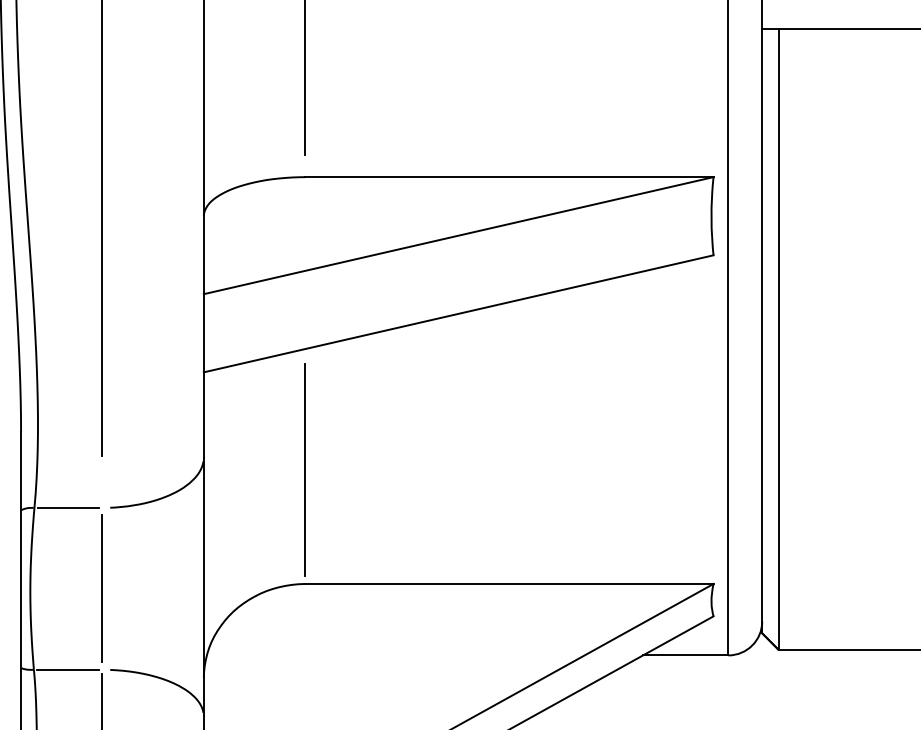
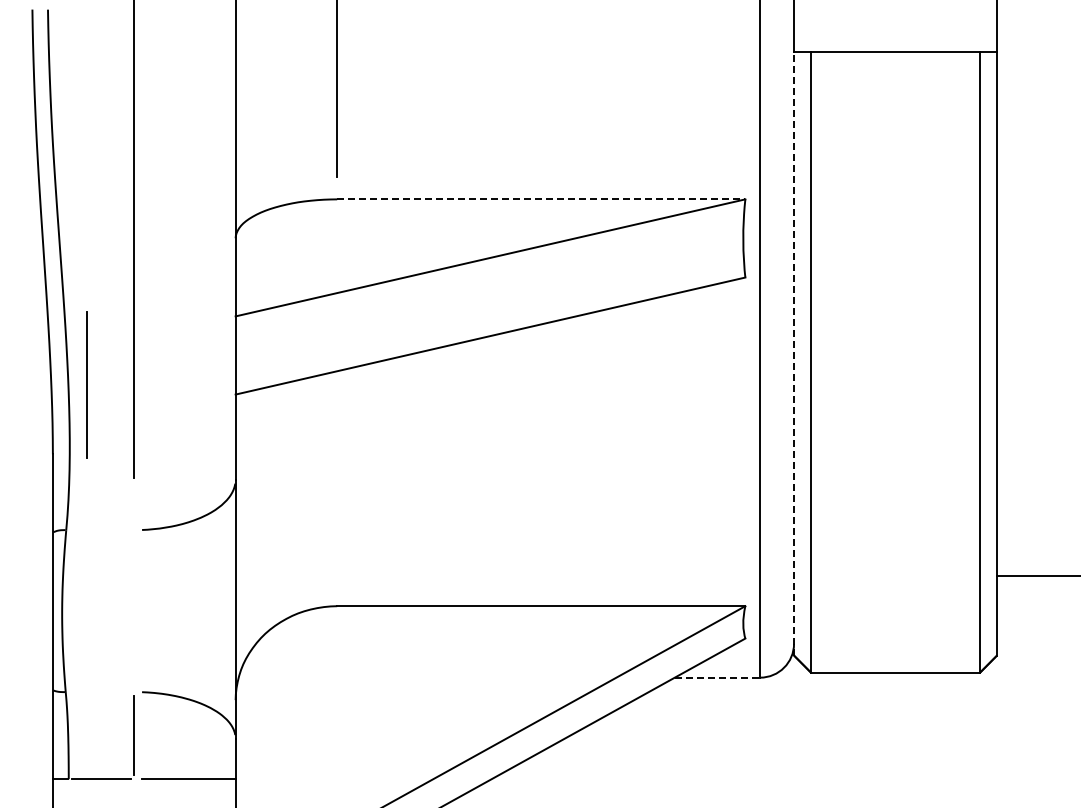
line: (509, 177) -> (541, 199), solid -> dashed
line: (762, 331) -> (794, 353), solid -> dashed
line: (305, 470) -> (337, 492), removed
line: (67, 508) -> (99, 530), removed
line: (101, 588) -> (86, 384), moved
line: (685, 655) -> (717, 677), solid -> dashed
line: (67, 670) -> (99, 692), removed

